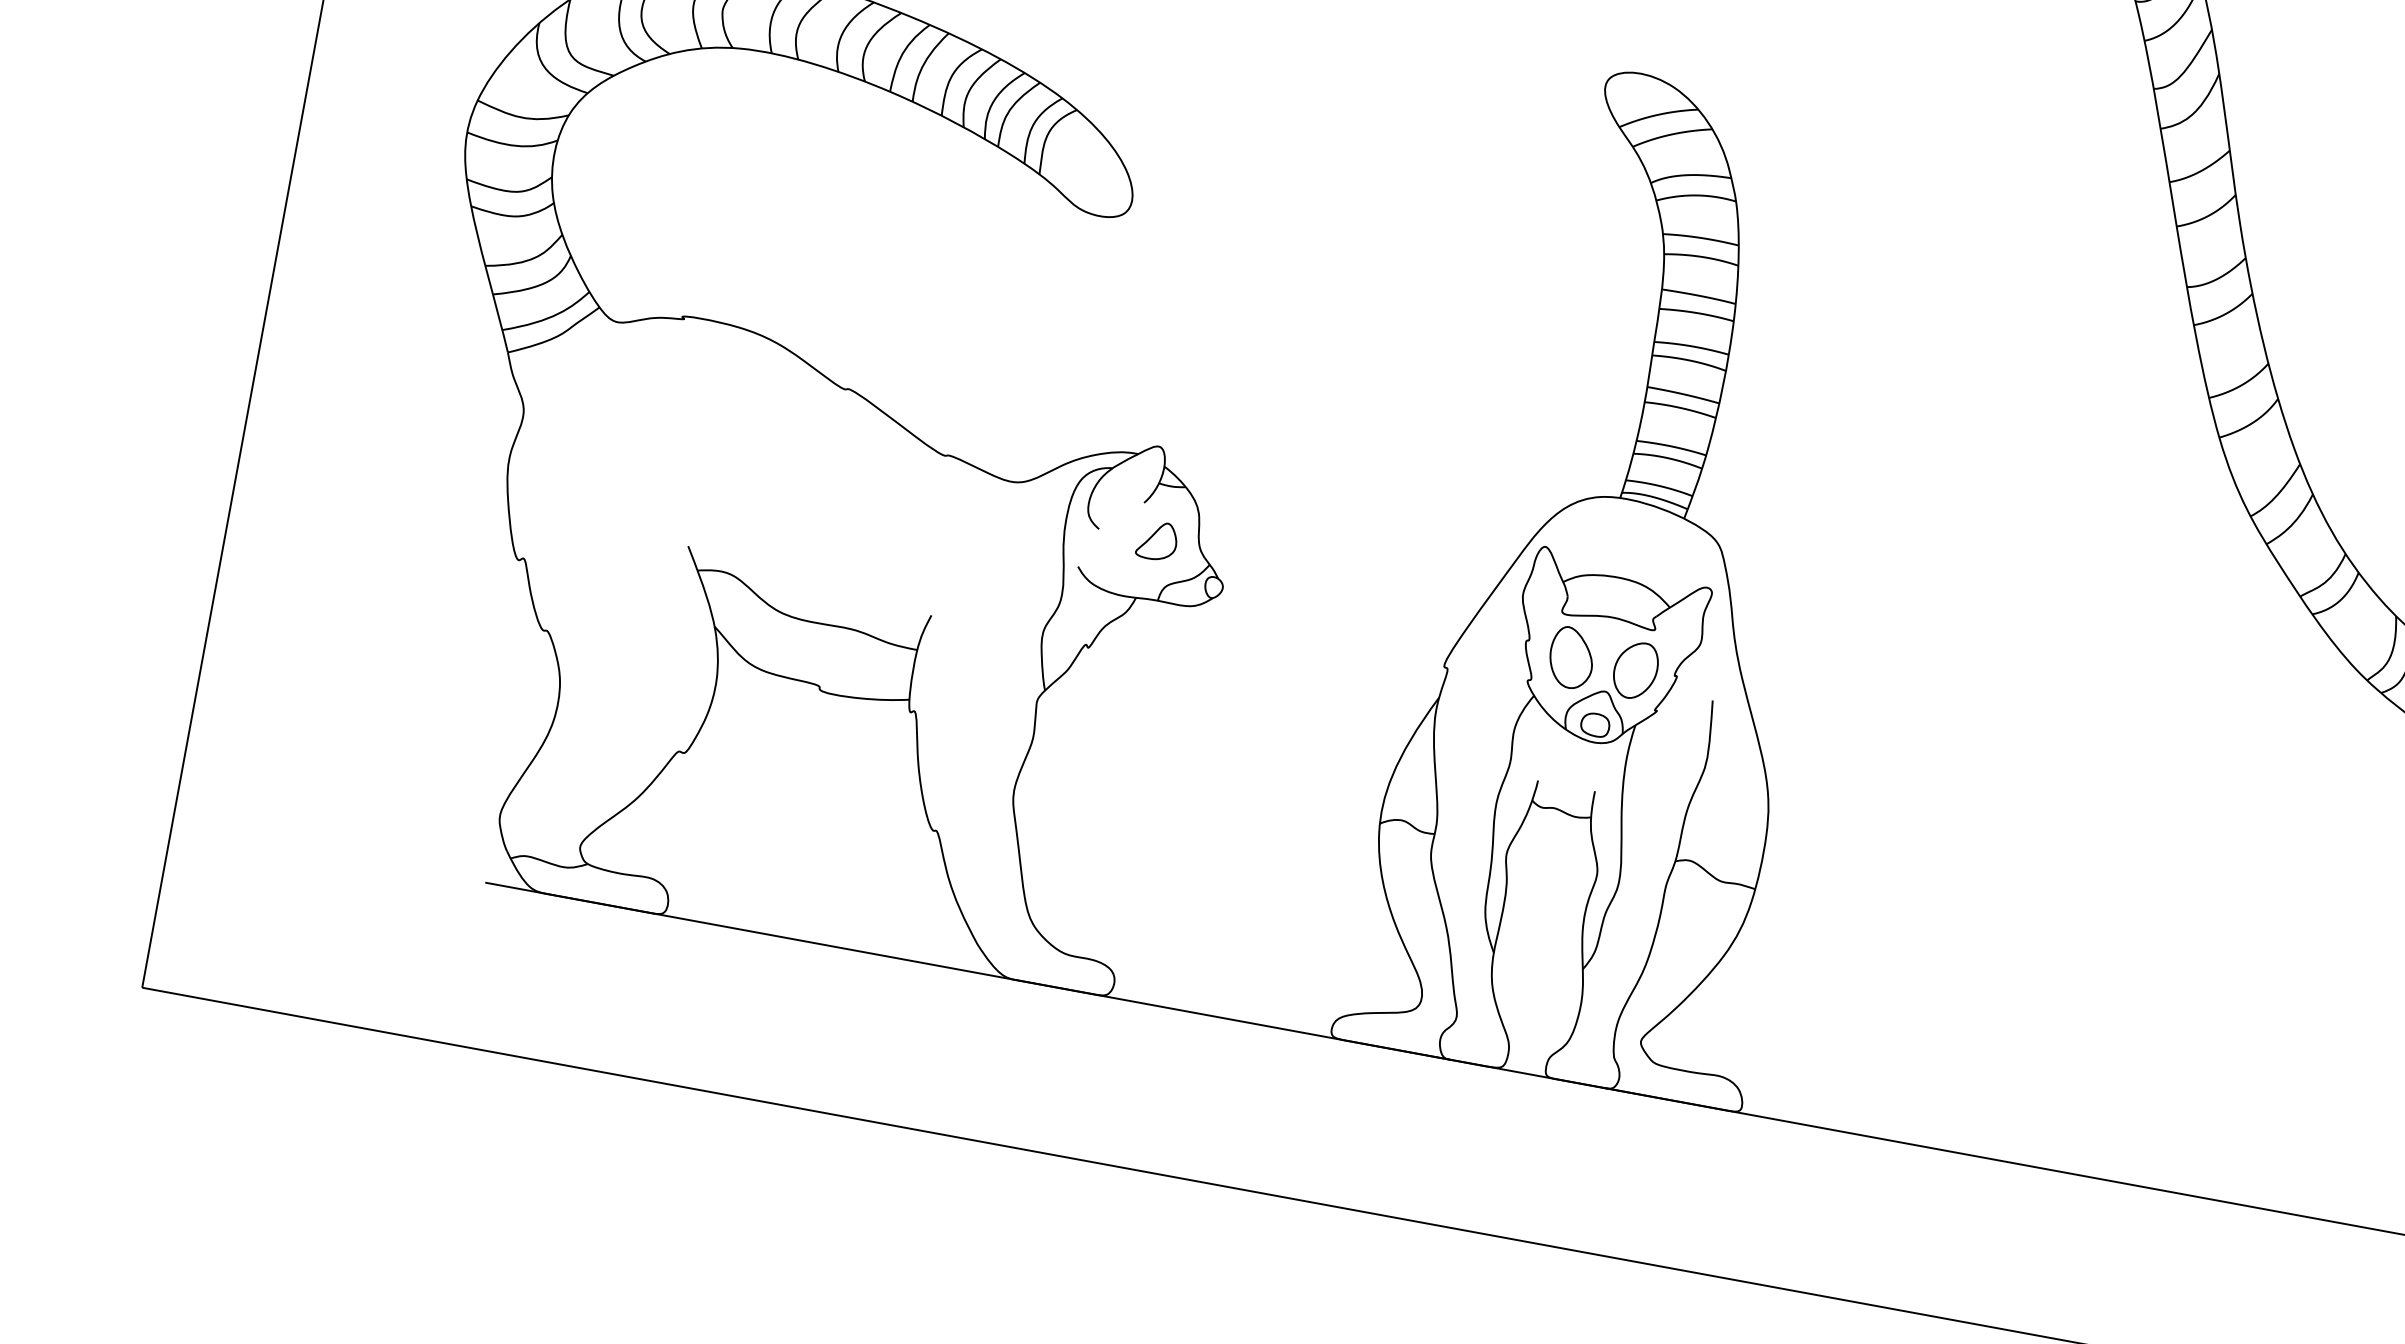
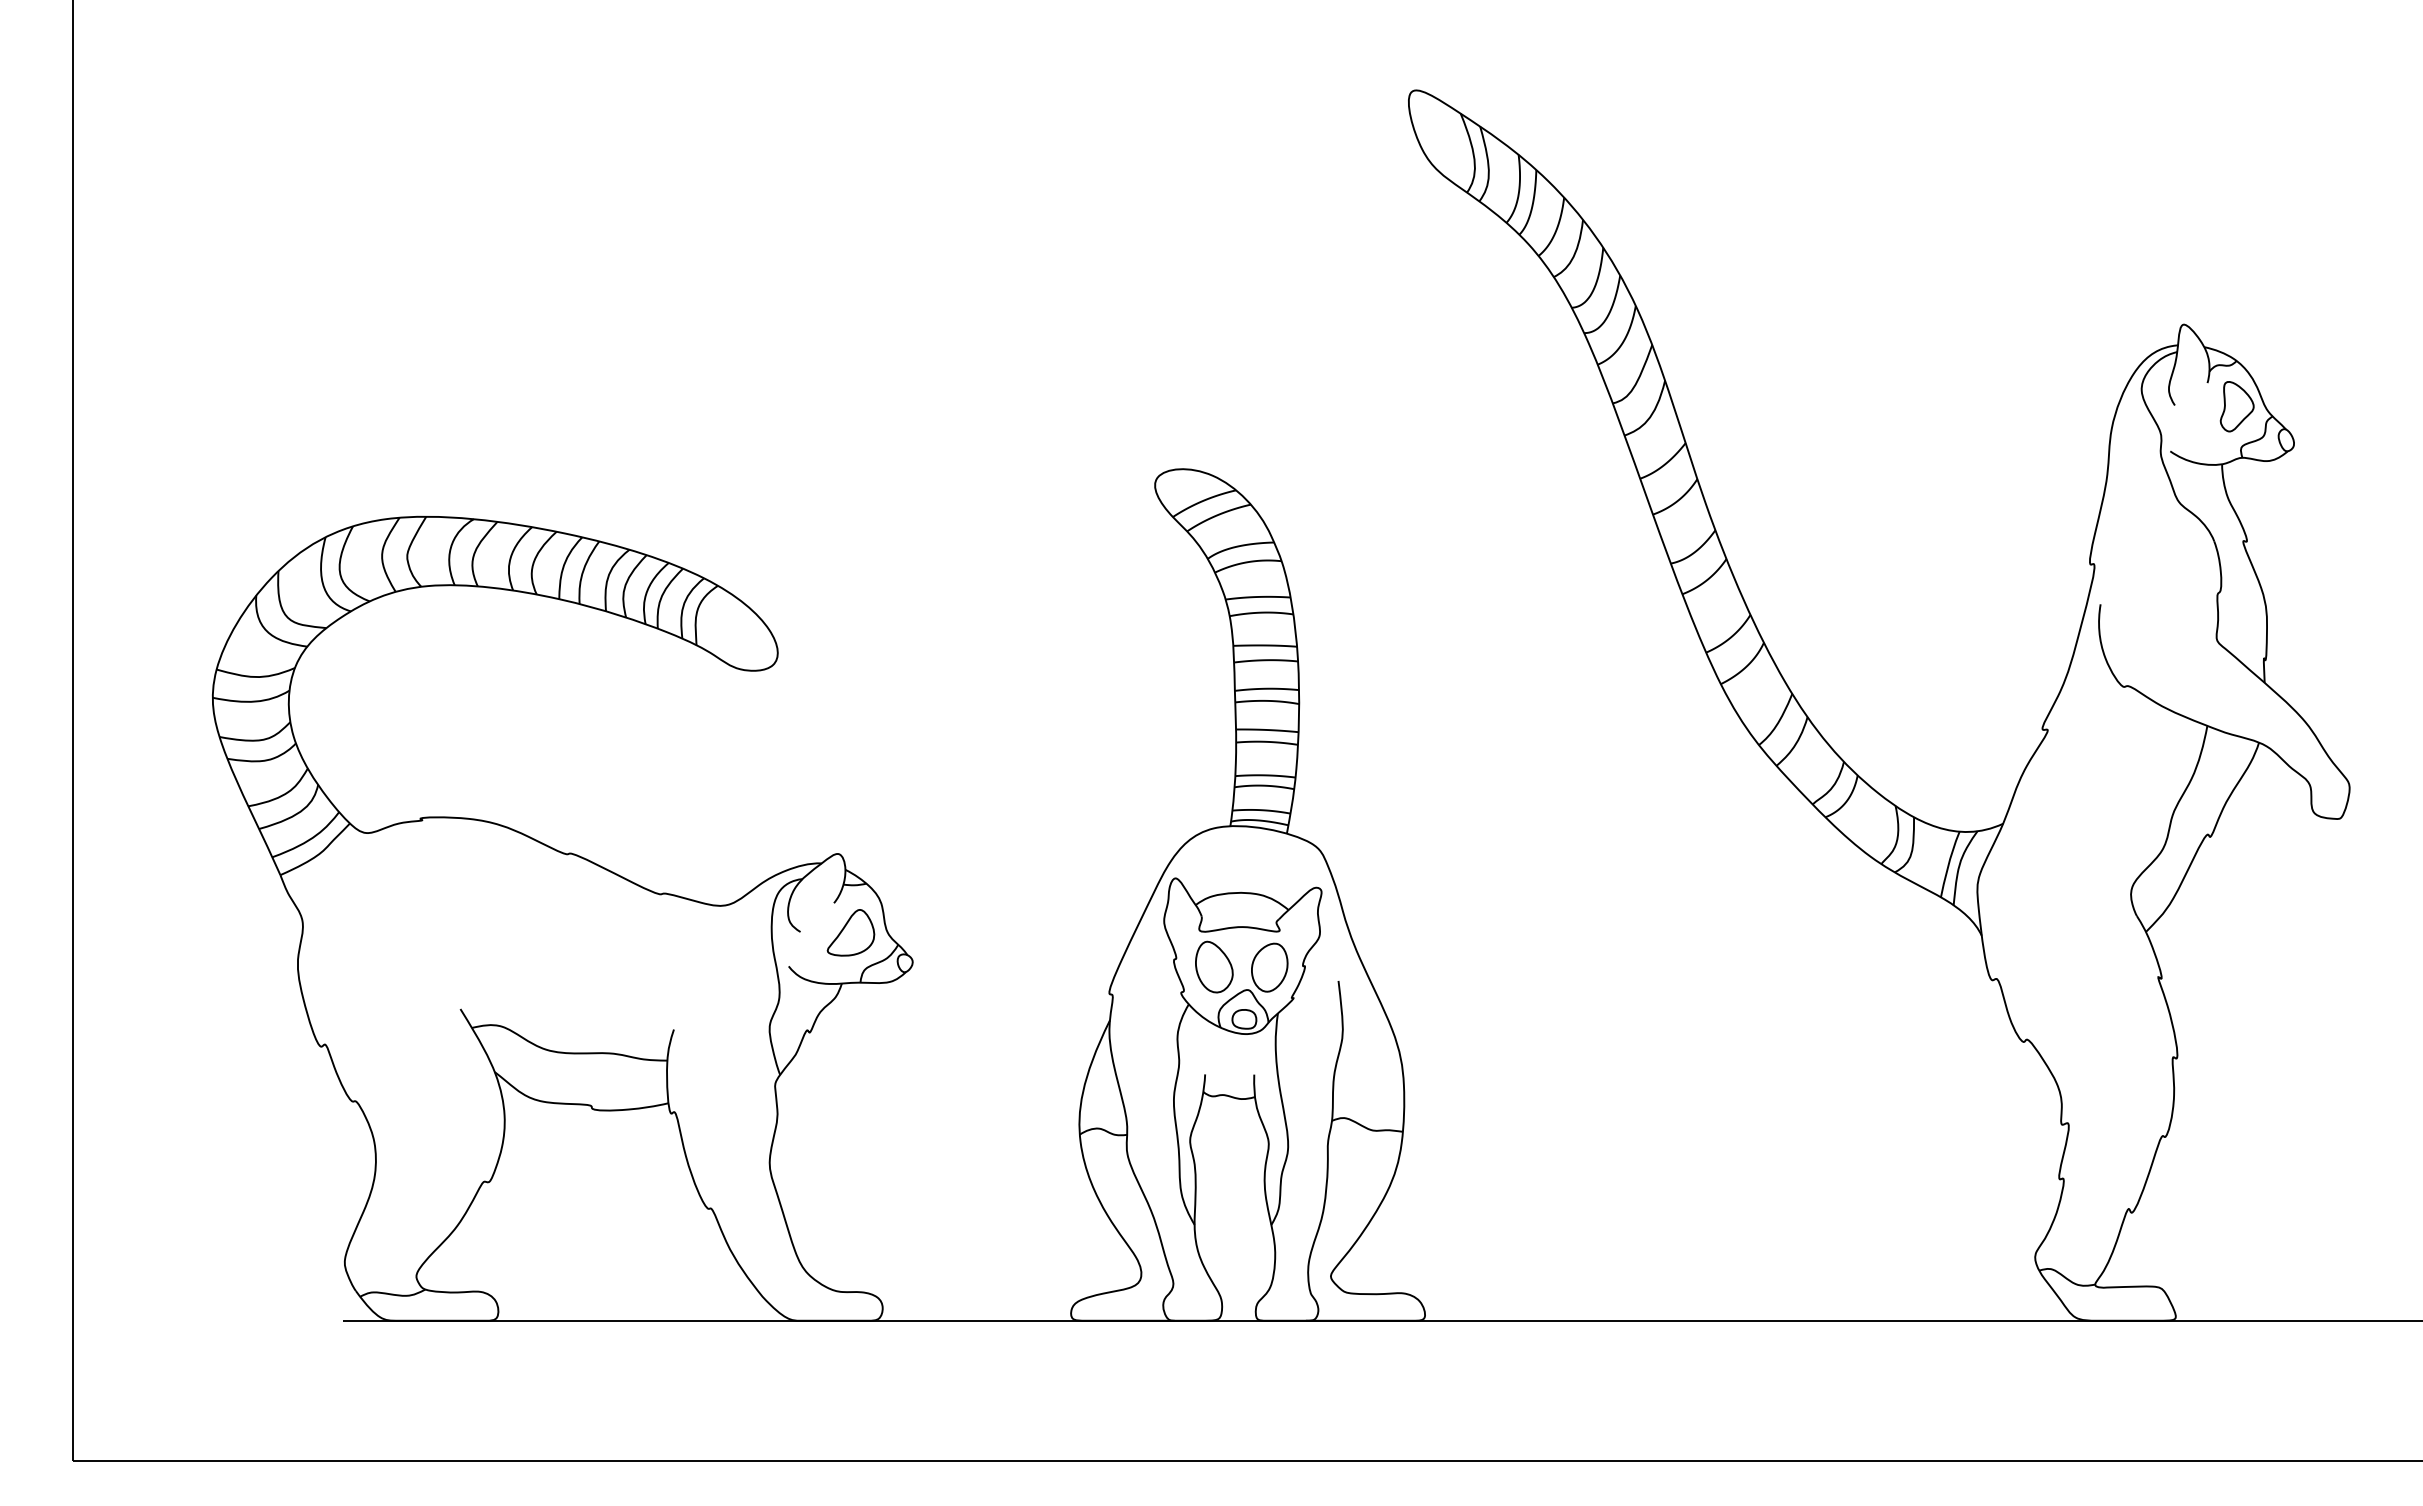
part: (1156, 540) -> (850, 932), size x1.43

